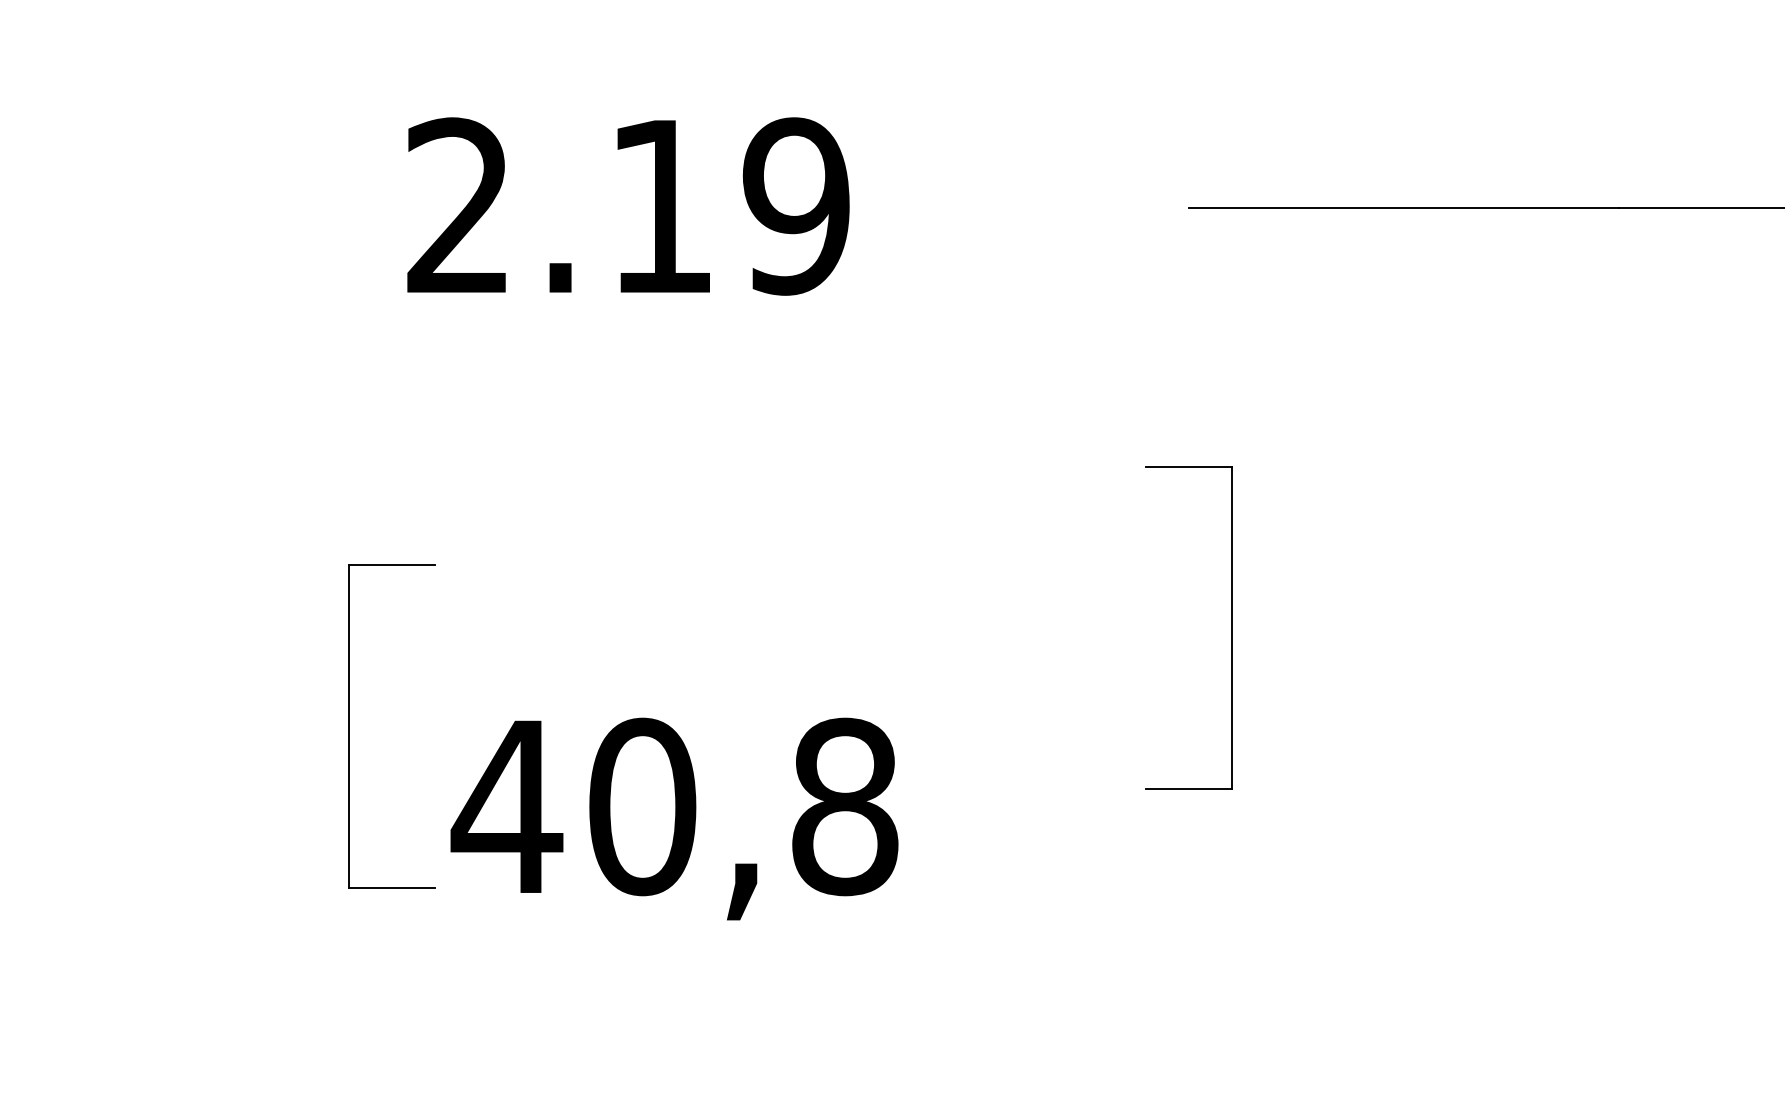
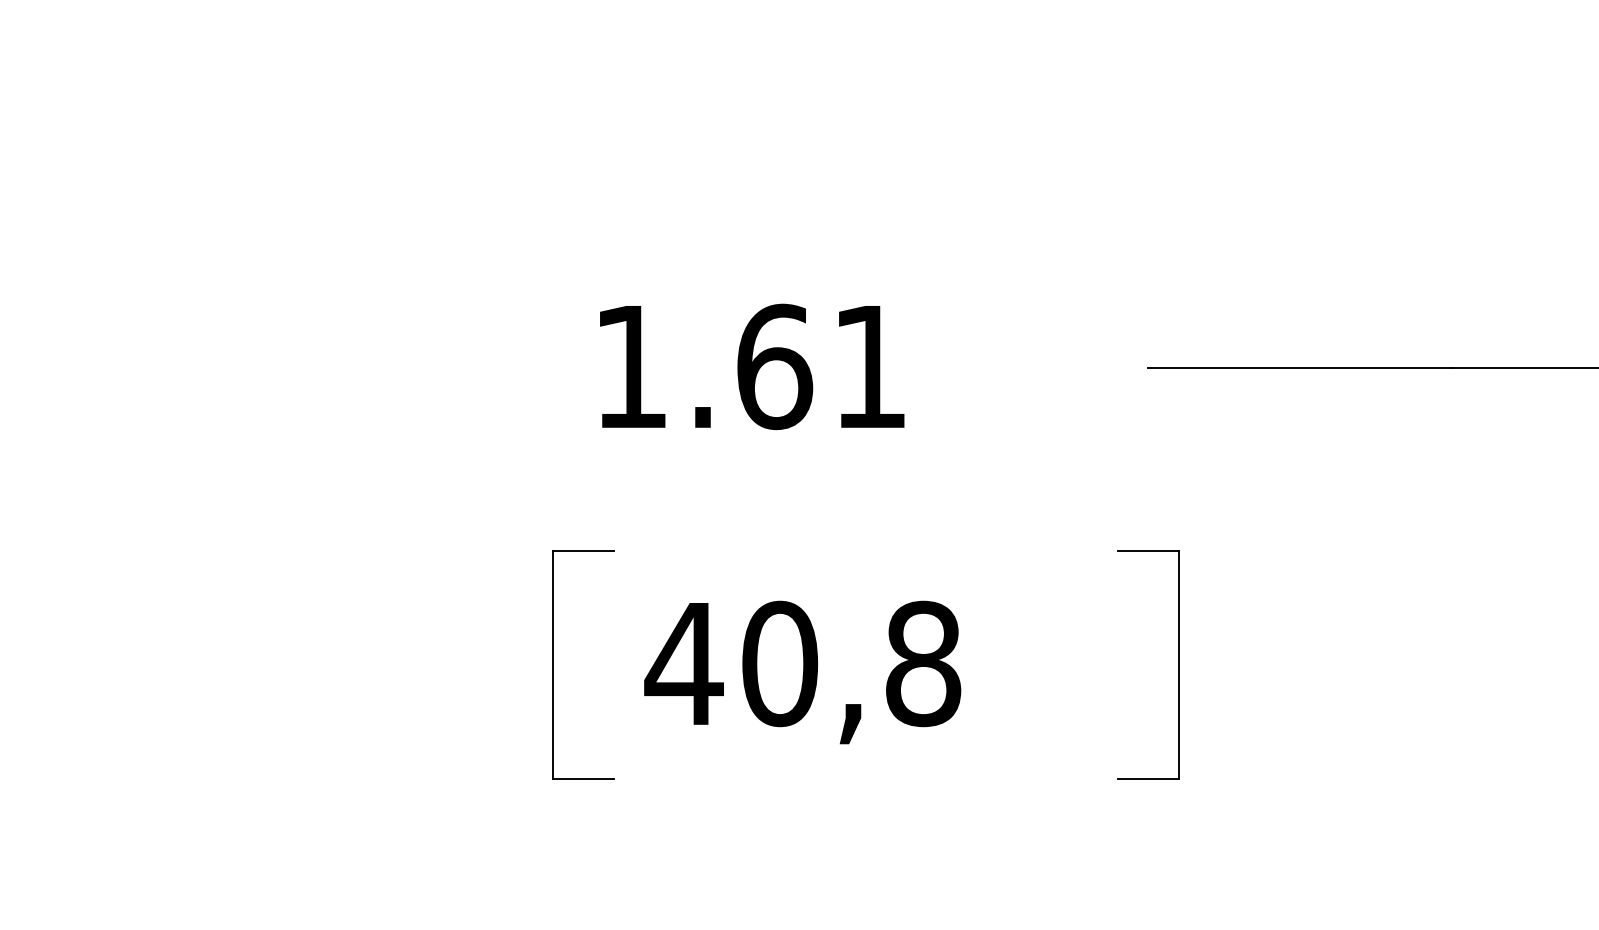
text: (627, 205) -> (750, 366), 2.19 -> 1.61
part: (349, 725) -> (553, 664), moved
text: (674, 819) -> (802, 672), moved

